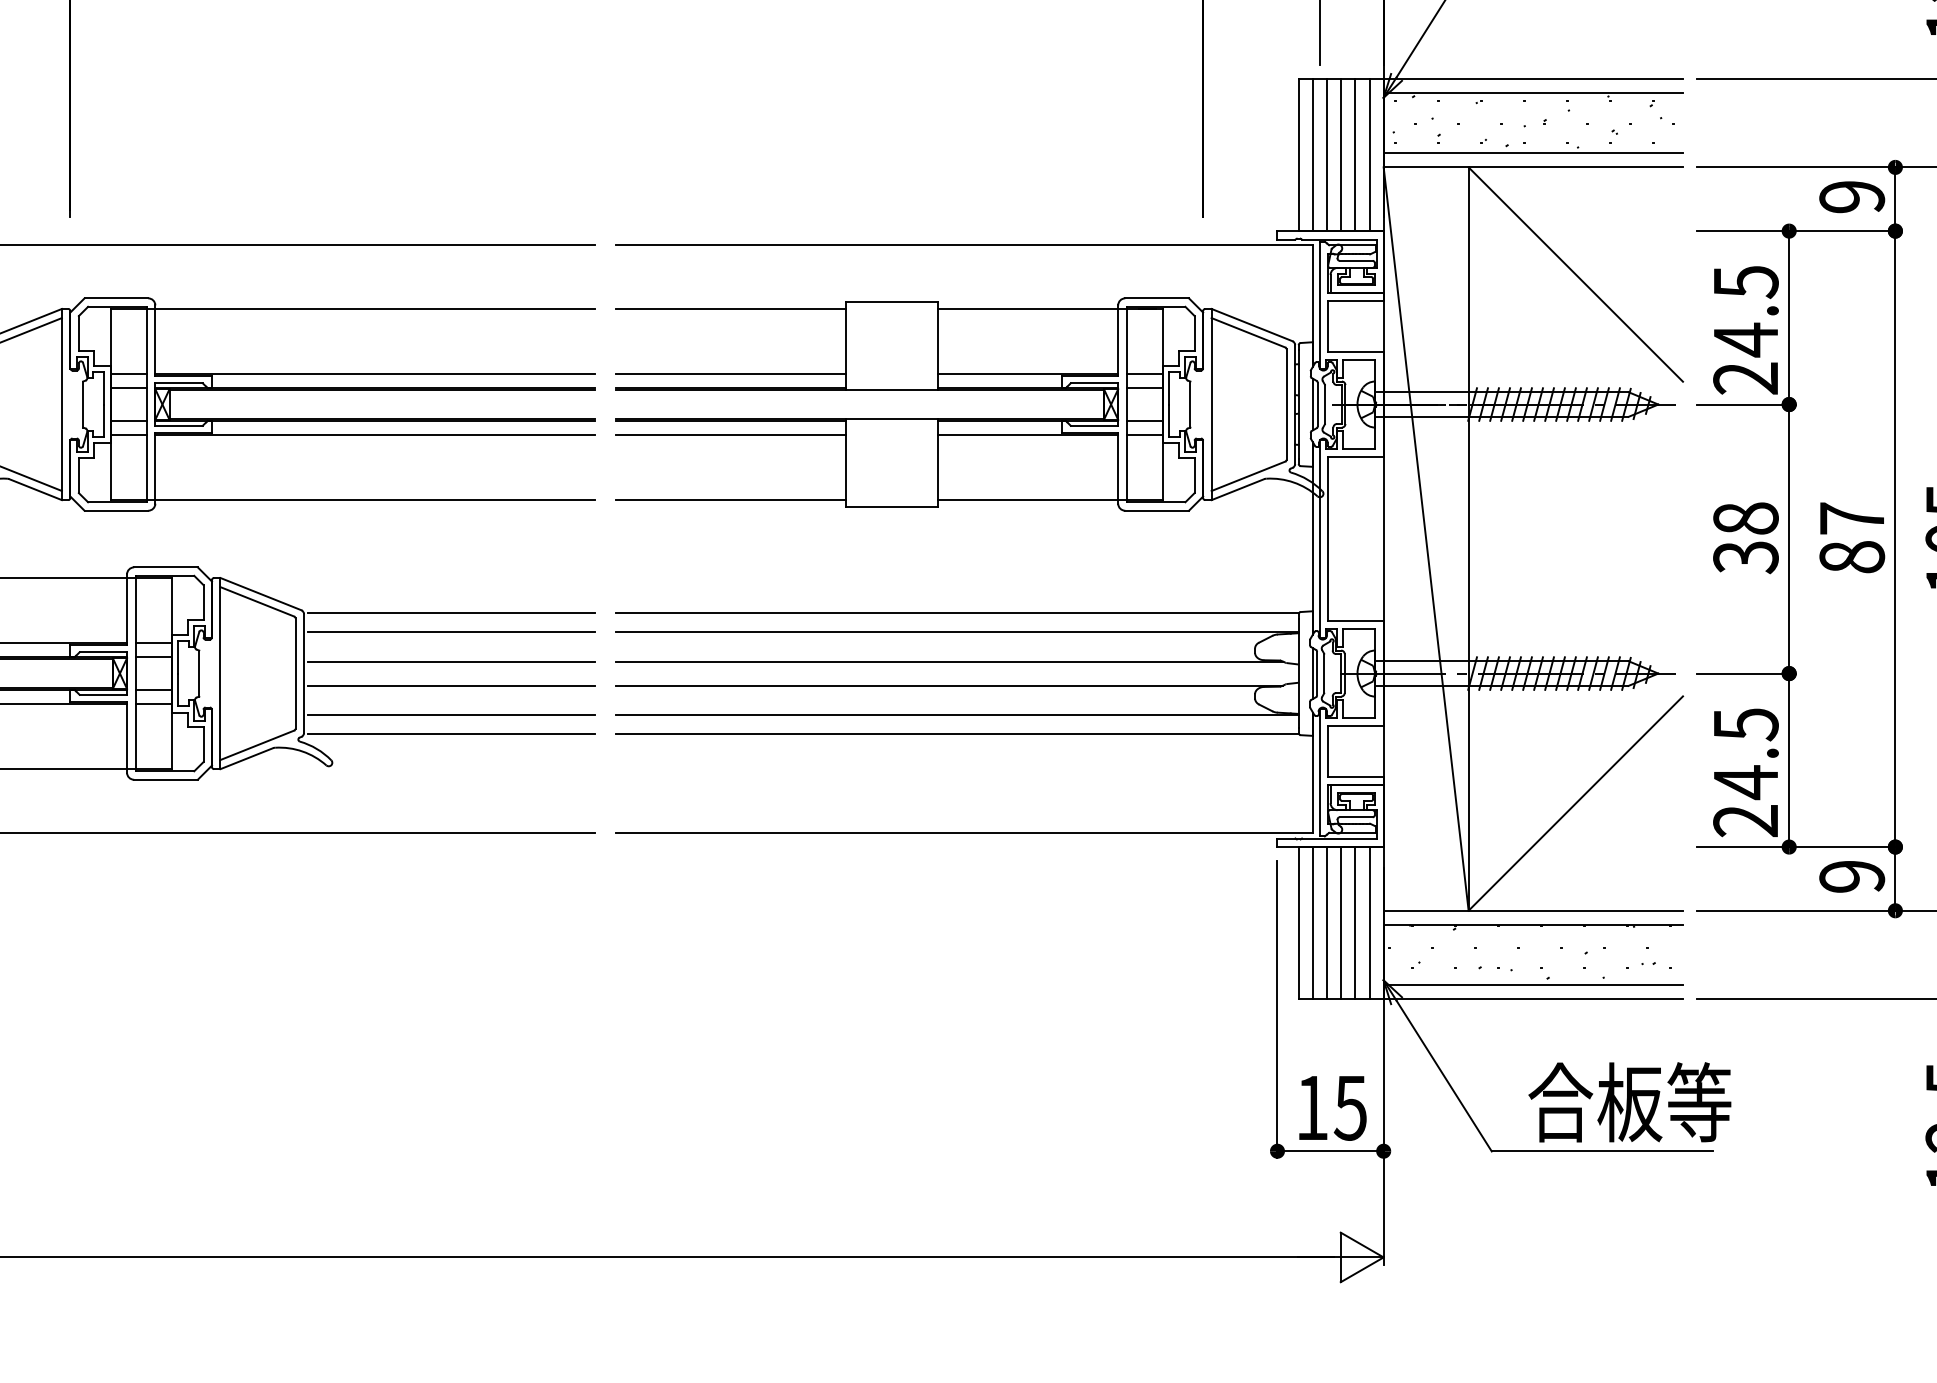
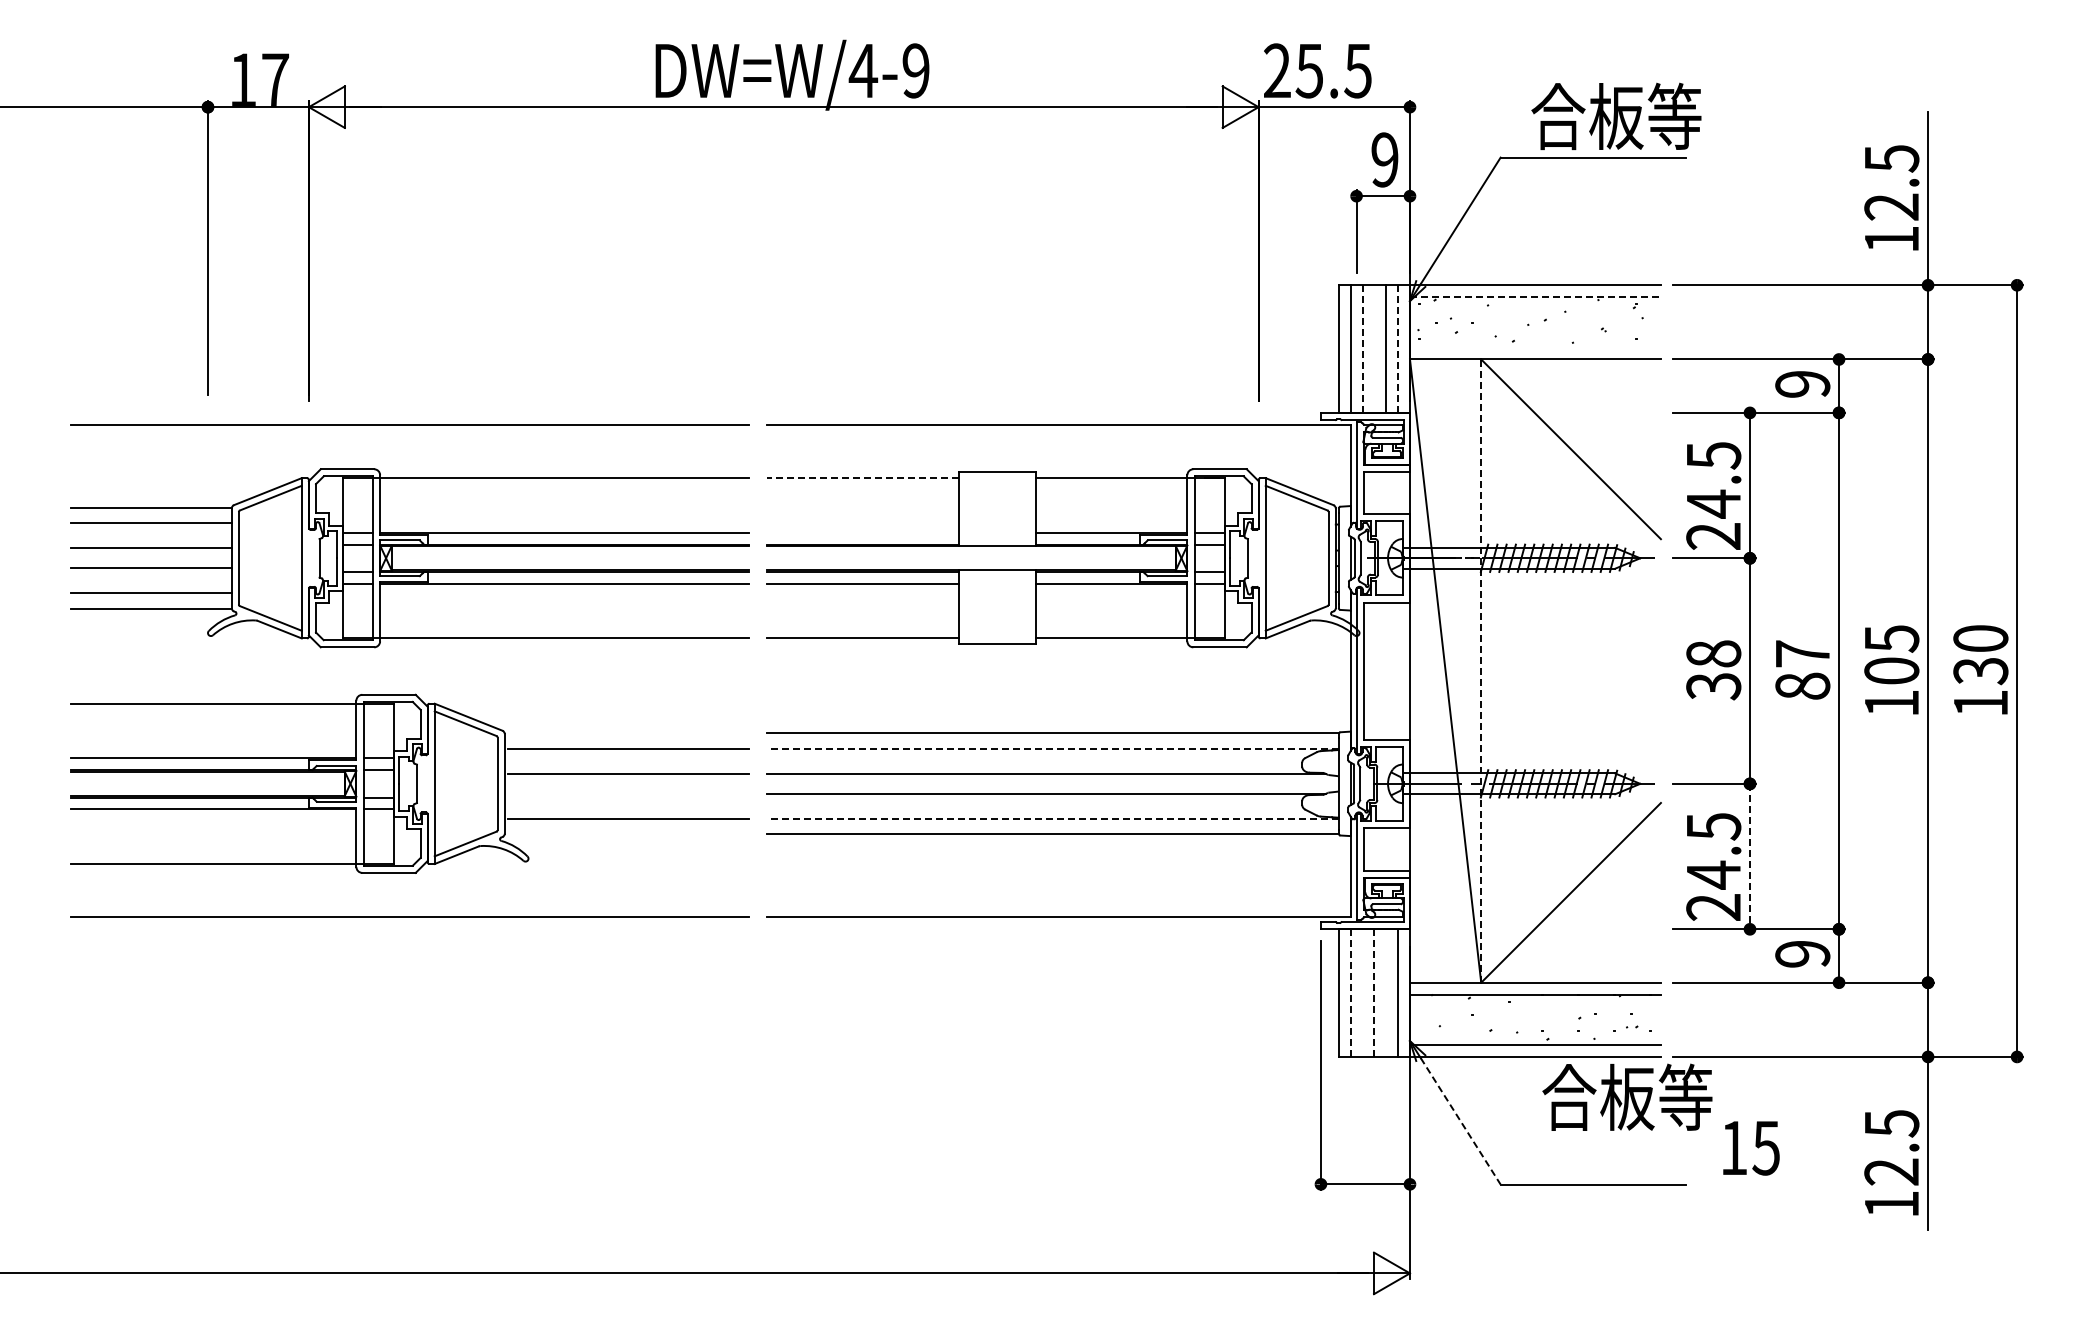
line: (1533, 93) -> (1535, 297), solid -> dashed
line: (1532, 153) -> (1534, 347), removed
line: (1341, 154) -> (1374, 348), removed
line: (1327, 155) -> (1362, 349), solid -> dashed
line: (1369, 155) -> (1398, 349), solid -> dashed
line: (730, 309) -> (862, 478), solid -> dashed
line: (730, 373) -> (862, 532), removed
line: (1468, 539) -> (1481, 671), solid -> dashed
line: (450, 613) -> (627, 733), removed
line: (957, 631) -> (1052, 748), solid -> dashed
line: (450, 685) -> (627, 793), removed
line: (957, 714) -> (1052, 818), solid -> dashed
line: (450, 733) -> (627, 834), removed
line: (1788, 760) -> (1749, 856), solid -> dashed
line: (1327, 922) -> (1362, 992), removed
line: (1355, 922) -> (1386, 992), removed
line: (1312, 923) -> (1350, 993), solid -> dashed
line: (1341, 923) -> (1374, 993), solid -> dashed
line: (1443, 1076) -> (1460, 1121), solid -> dashed
text: (1629, 1101) -> (1627, 1096), moved
text: (1332, 1108) -> (1751, 1148), moved

